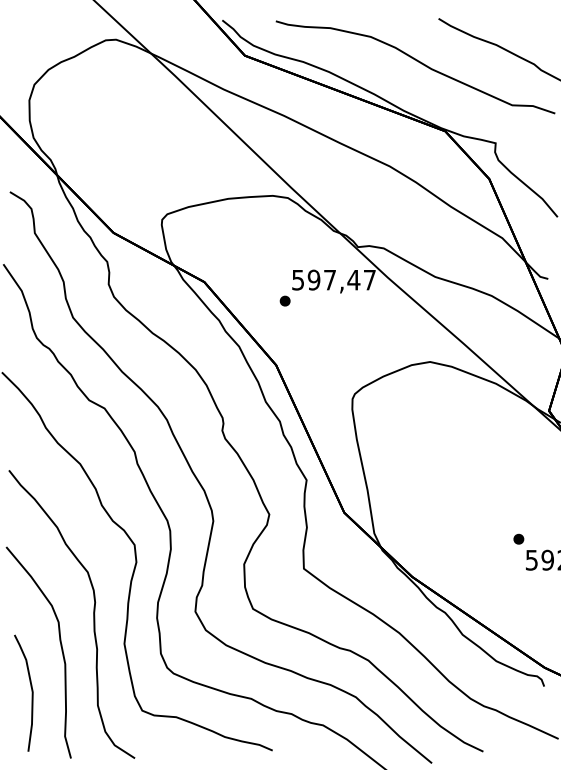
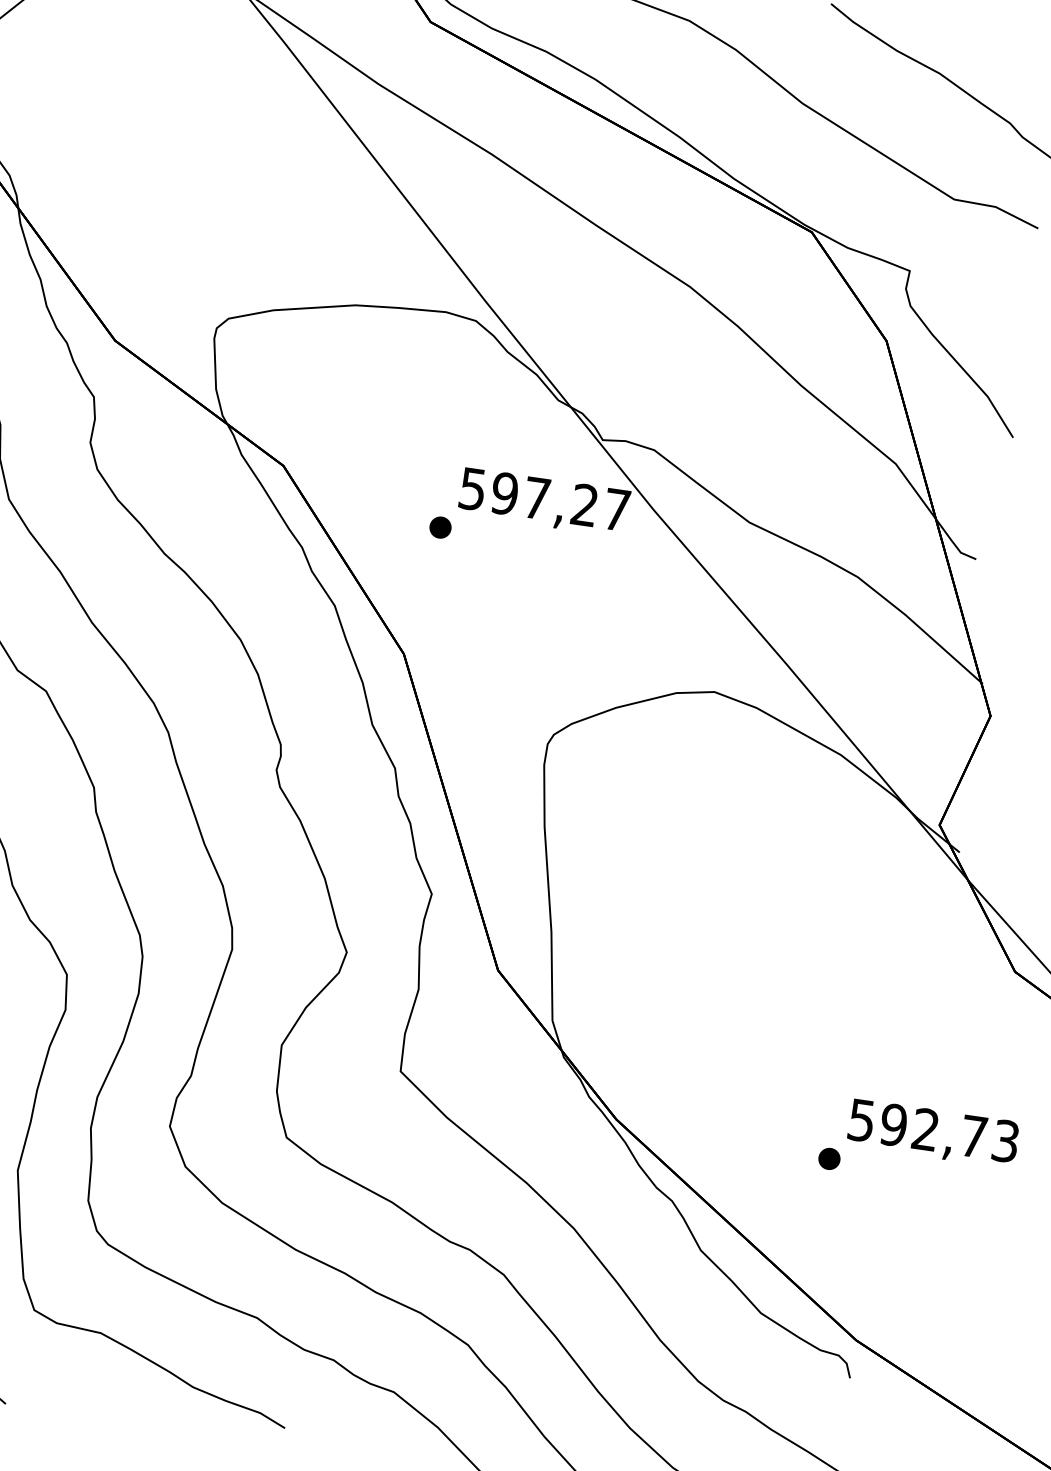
text: (353, 279) -> (584, 503), 597,47 -> 597,27
part: (518, 538) -> (828, 1157), moved

